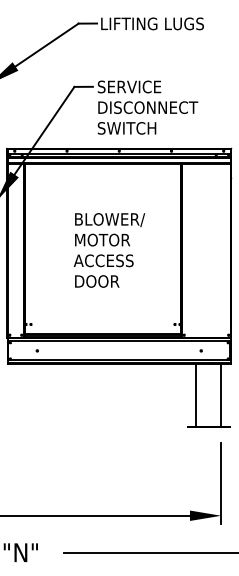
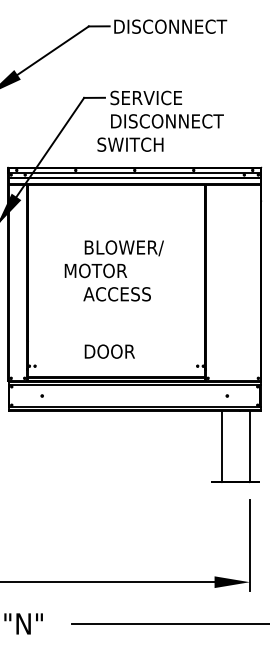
text: (153, 23) -> (173, 26), LIFTING LUGS -> DISCONNECT
text: (127, 128) -> (130, 144), moved
text: (102, 239) -> (95, 270), moved
text: (96, 281) -> (109, 351), moved

